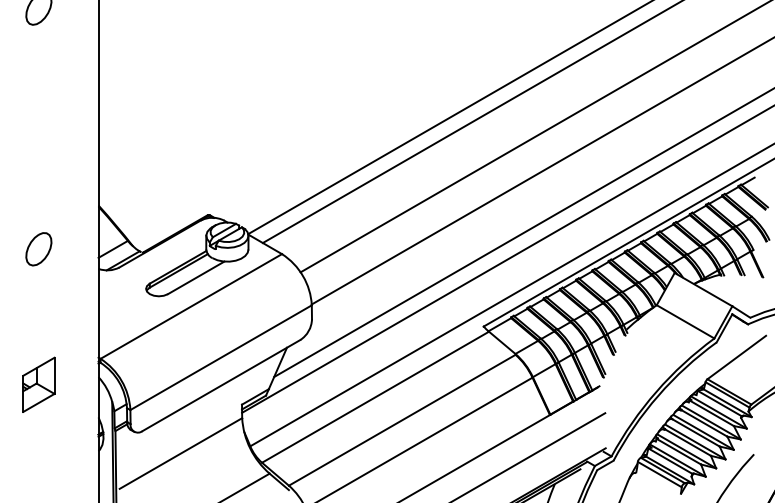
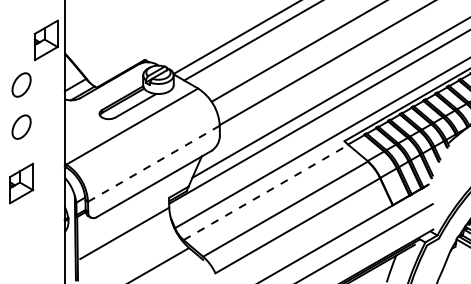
part: (72, 187) -> (45, 40), added
part: (38, 307) -> (21, 127), added
line: (221, 357) -> (154, 163), solid -> dashed
line: (375, 397) -> (266, 192), solid -> dashed

